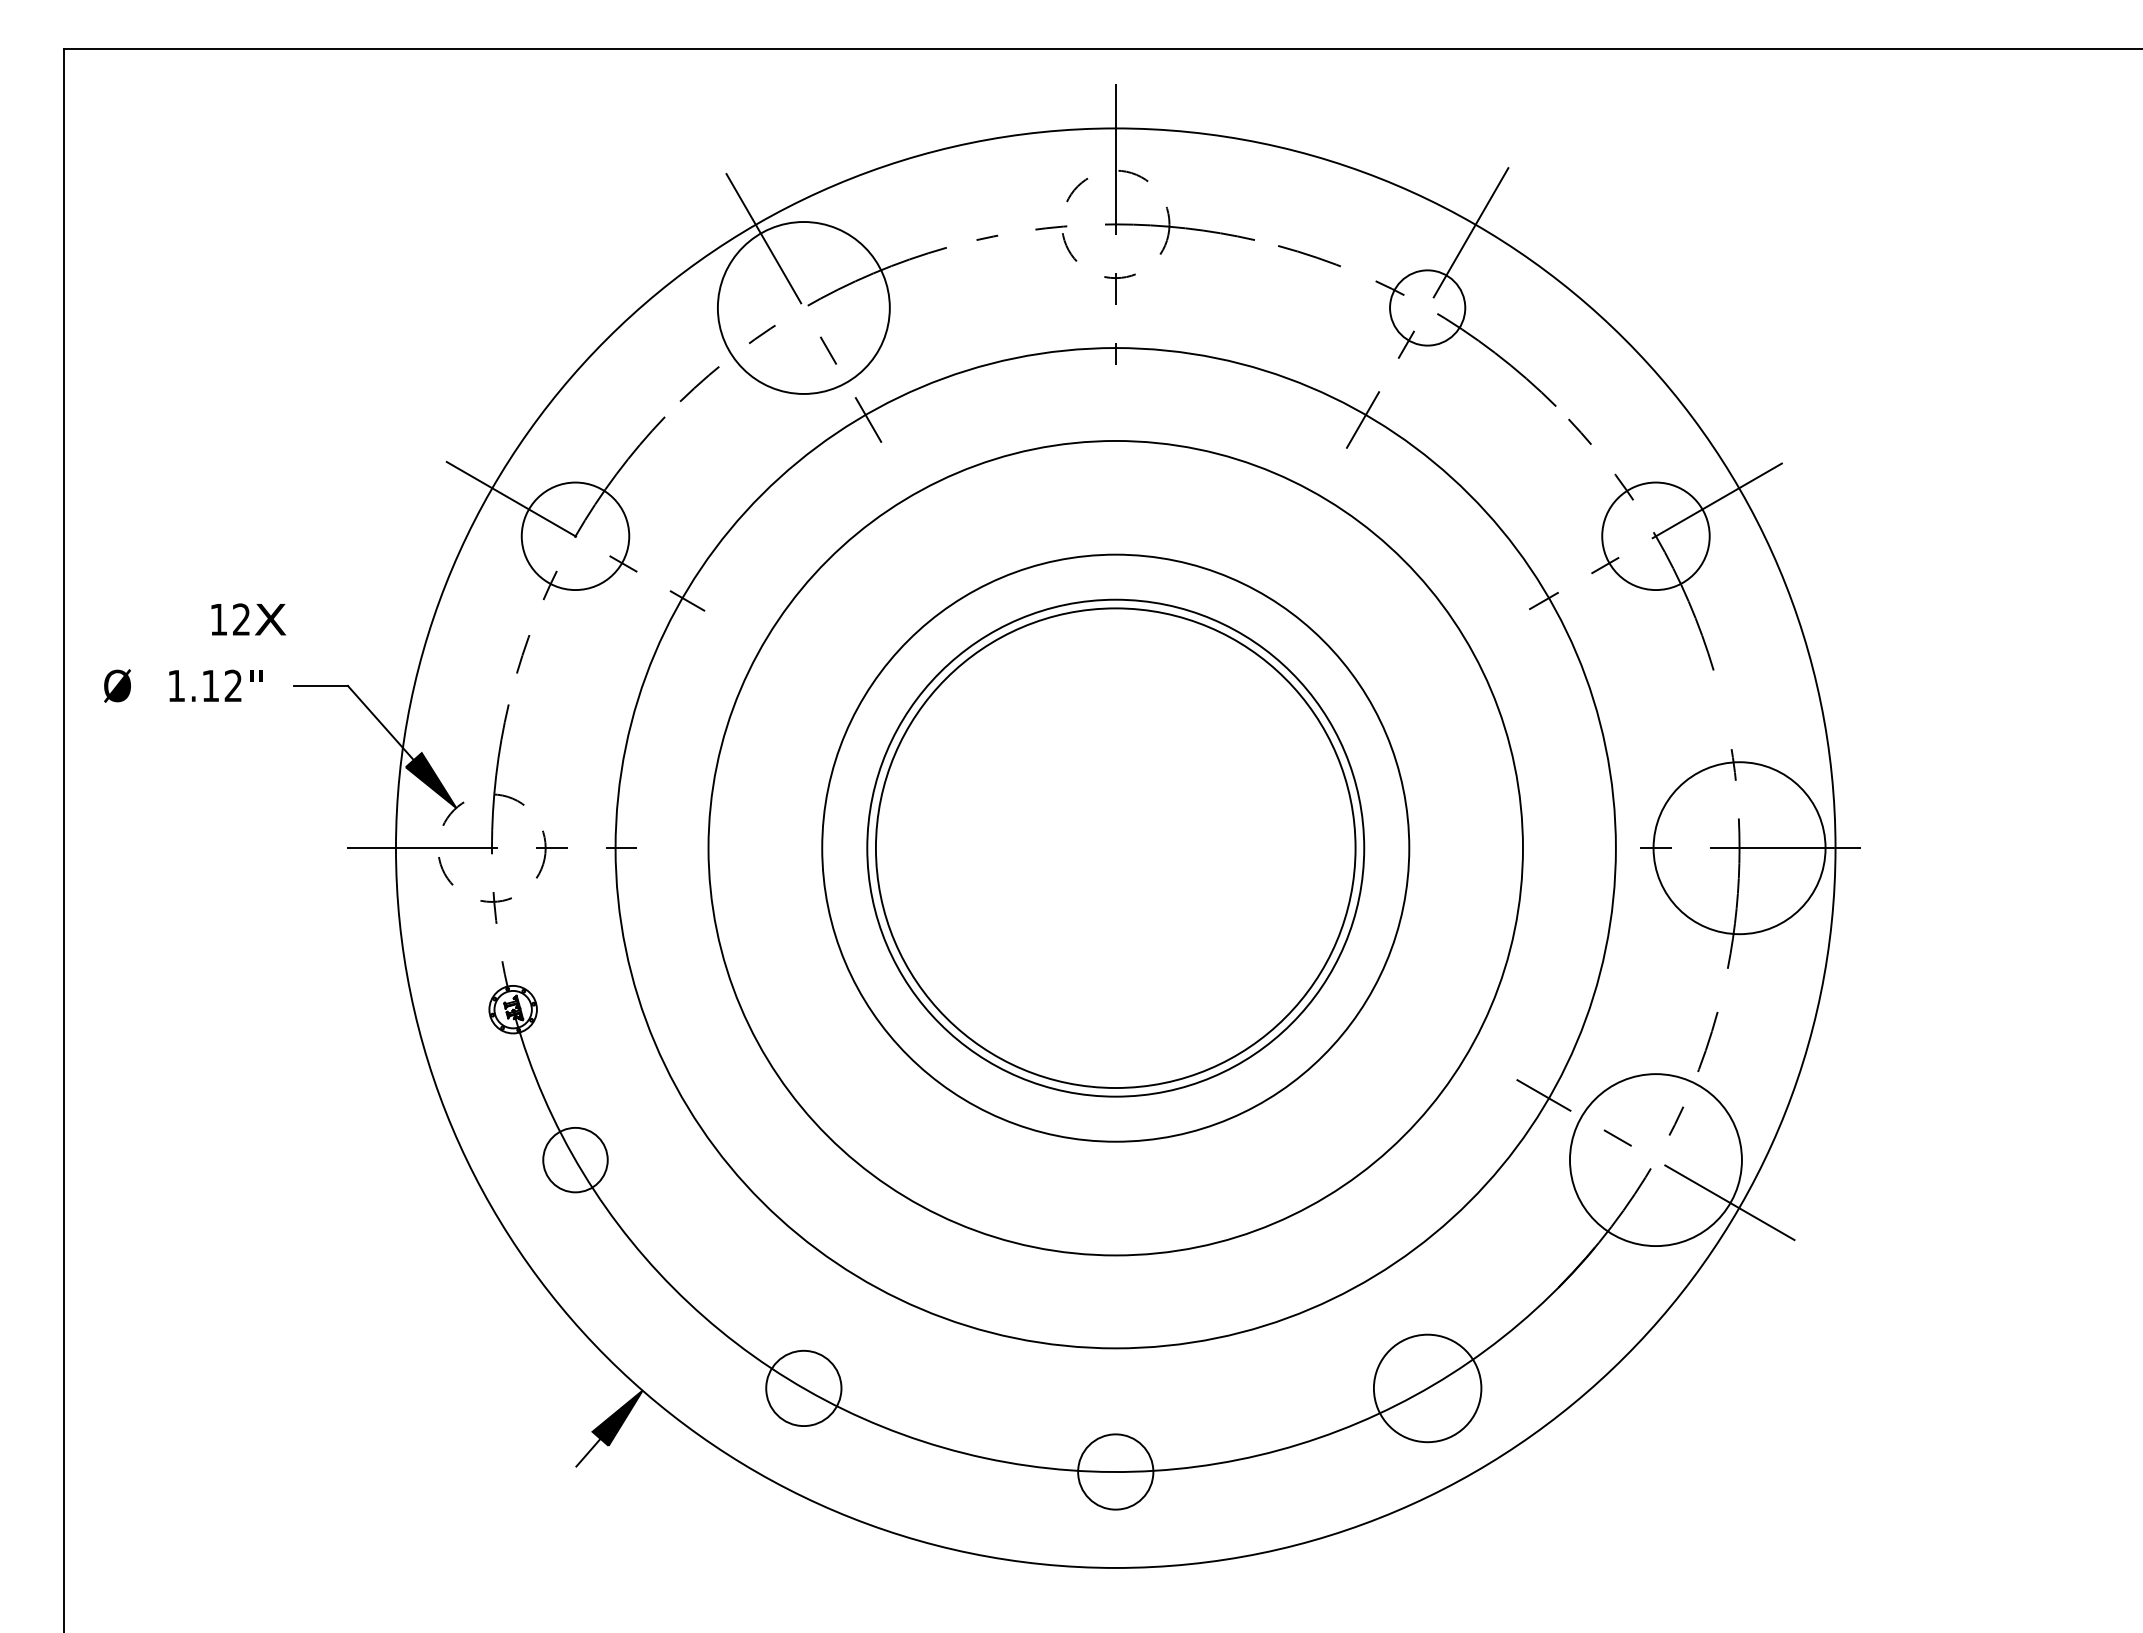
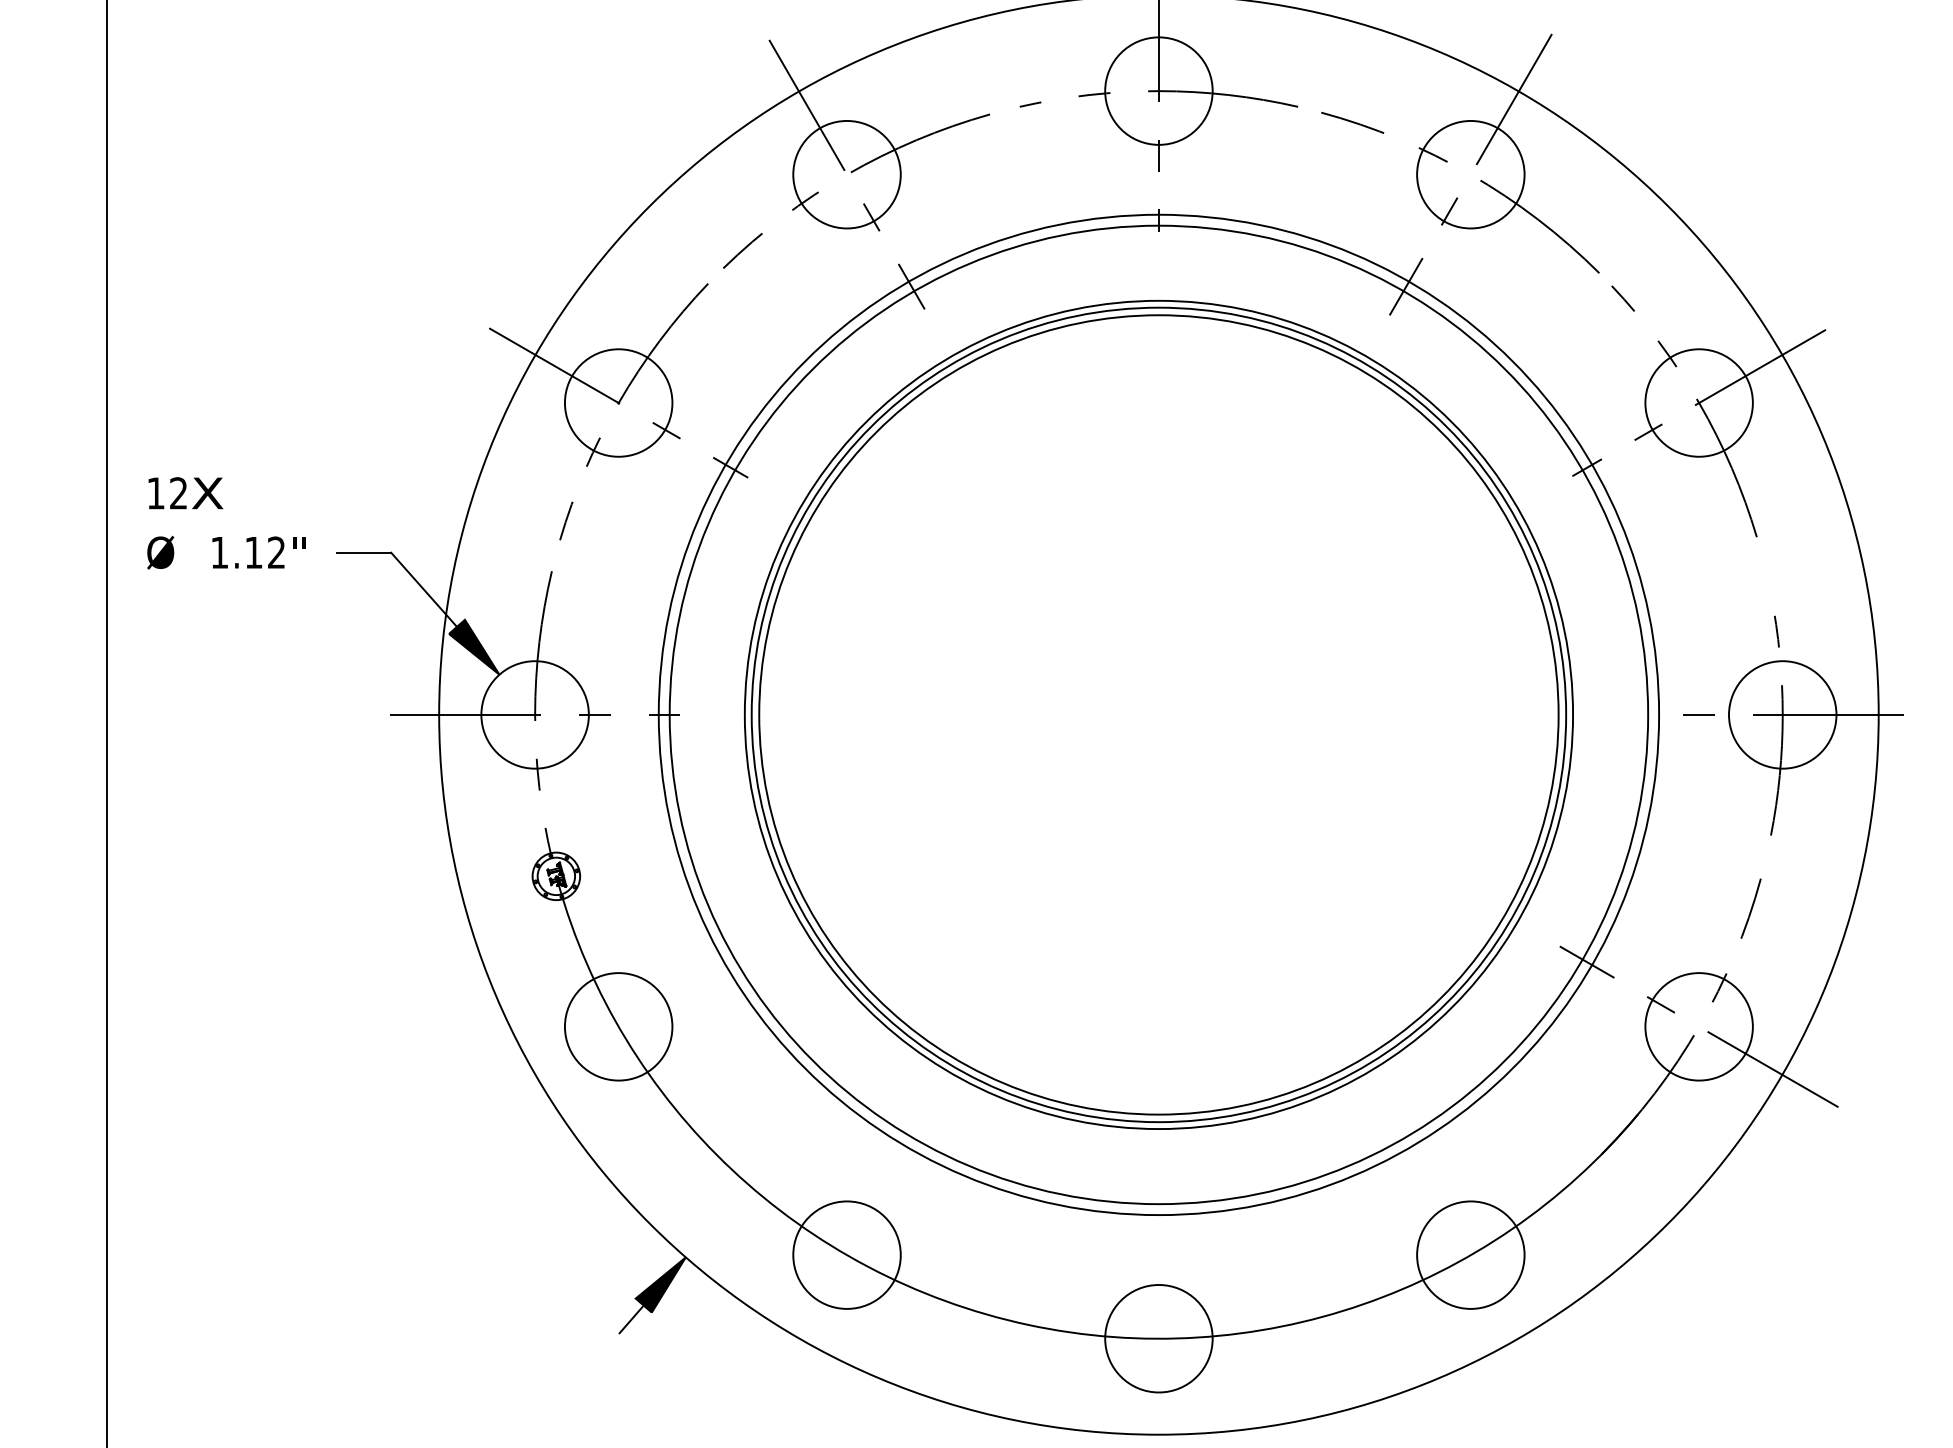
circle: (1115, 224) -> (1158, 91), dashed -> solid
circle: (803, 307) -> (846, 174), size x0.62
circle: (1427, 307) -> (1470, 174), size x1.43
text: (248, 619) -> (185, 493), moved
circle: (491, 847) -> (534, 714), dashed -> solid
circle: (1115, 847) -> (1158, 714), size x1.67
circle: (1115, 847) -> (1158, 714), size x1.67
circle: (1739, 847) -> (1782, 714), size x0.62
circle: (1115, 848) -> (1158, 715), size x1.67
circle: (575, 1159) -> (618, 1026), size x1.67
circle: (1655, 1159) -> (1698, 1026), size x0.62
circle: (803, 1388) -> (846, 1255), size x1.43
circle: (1115, 1471) -> (1158, 1338), size x1.43

